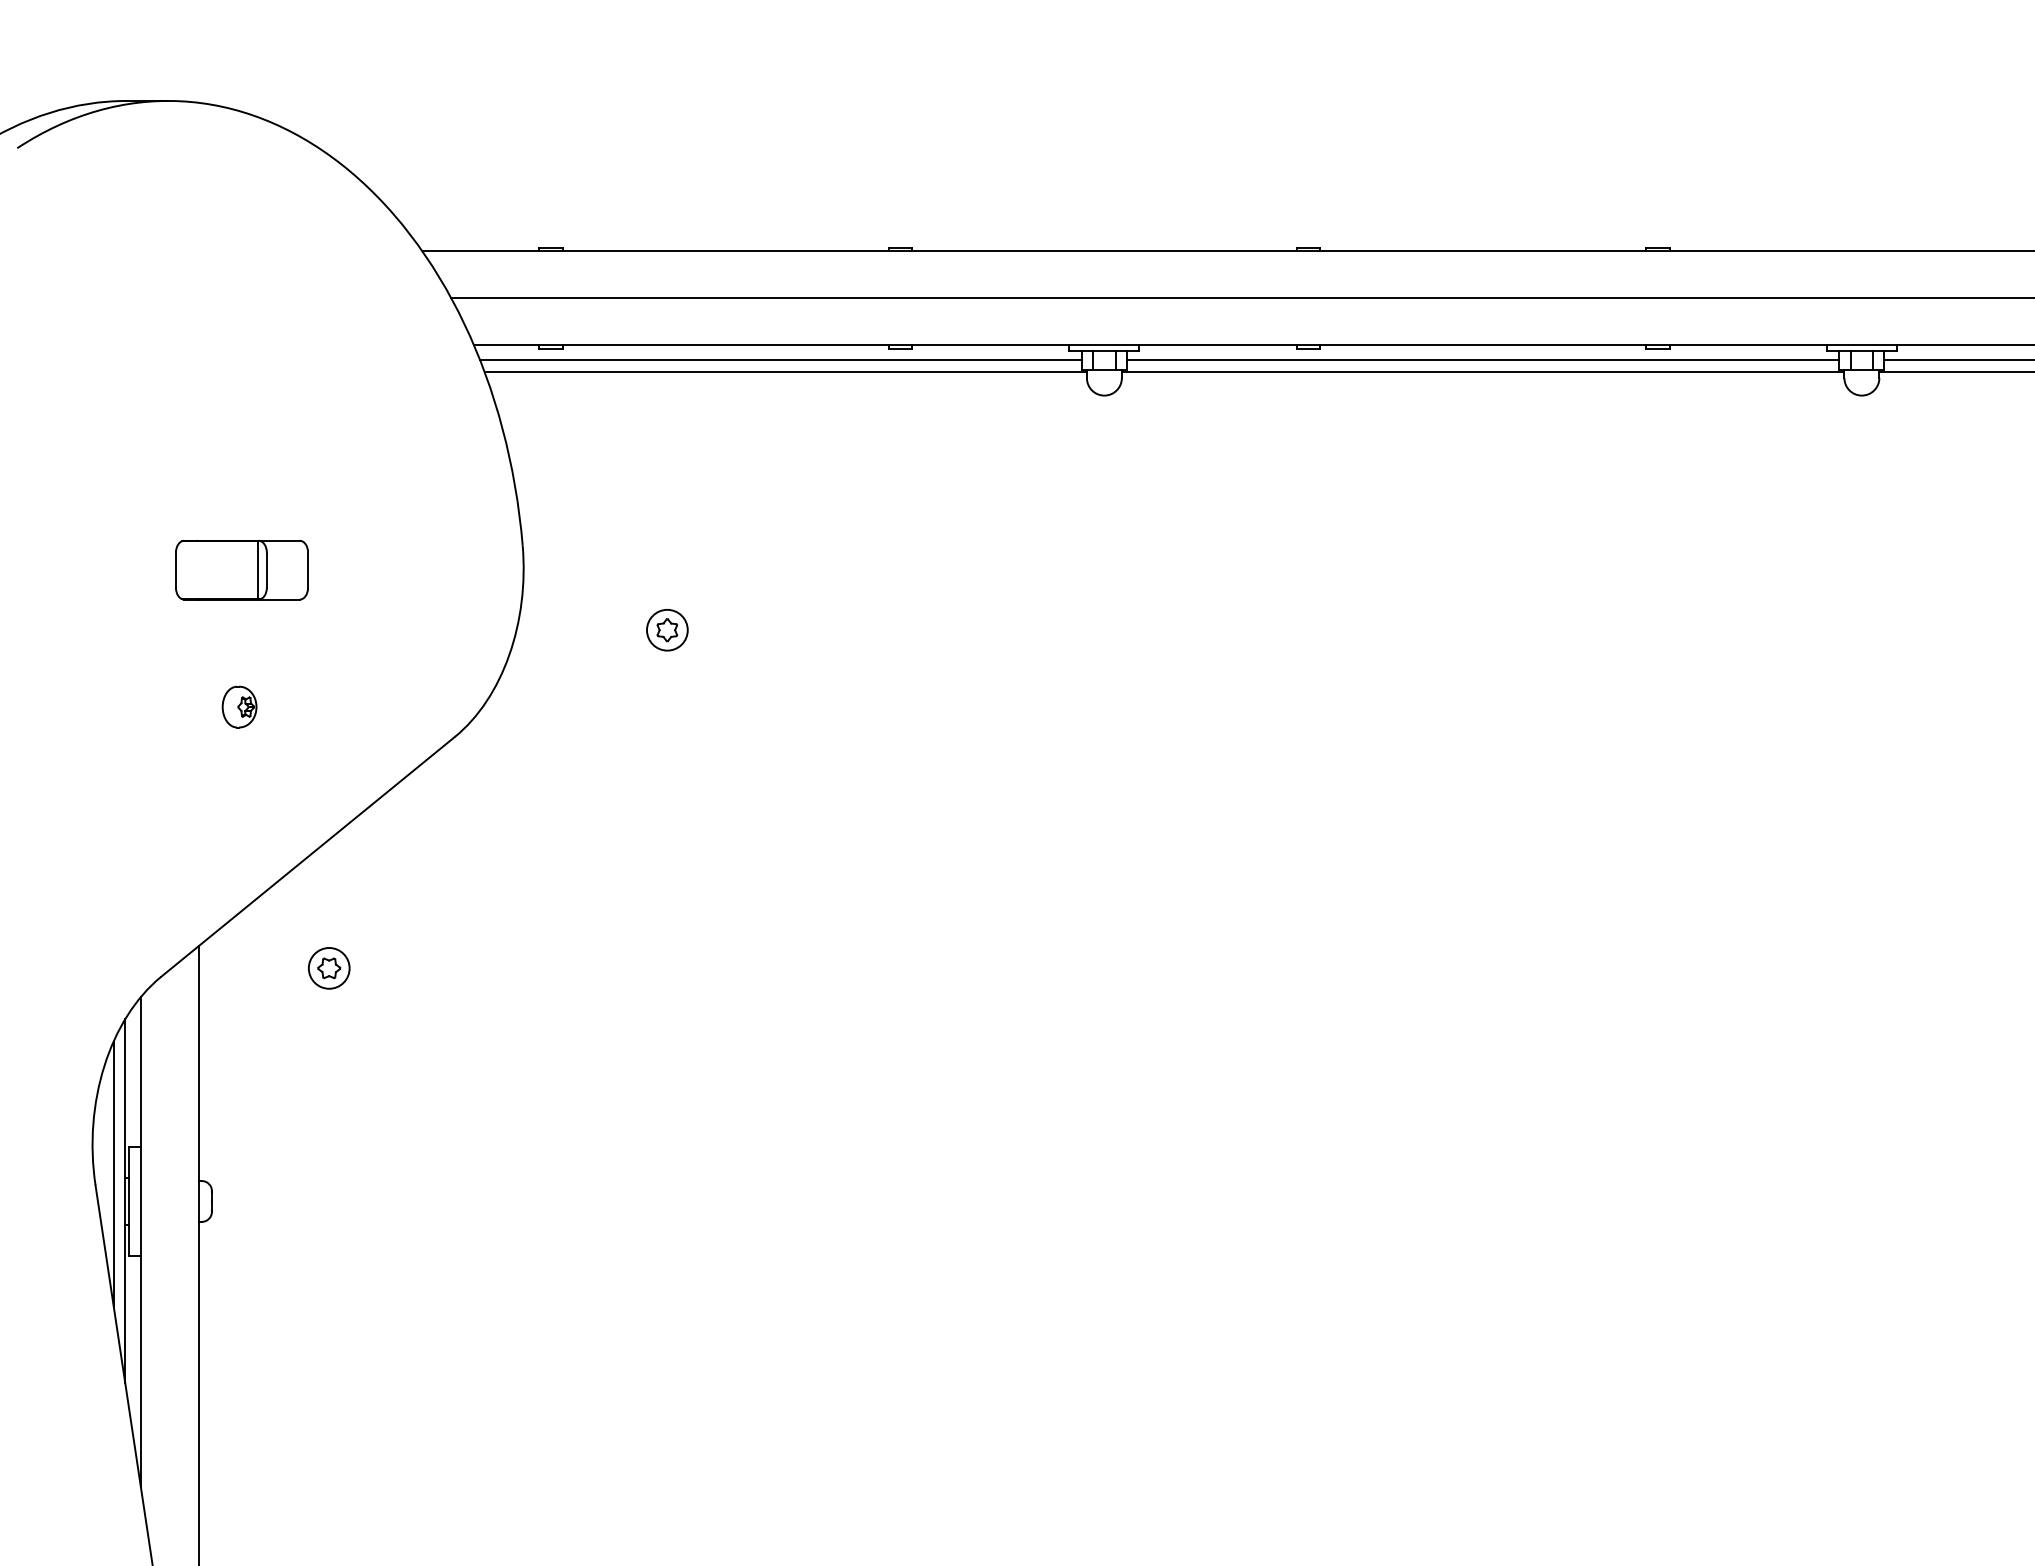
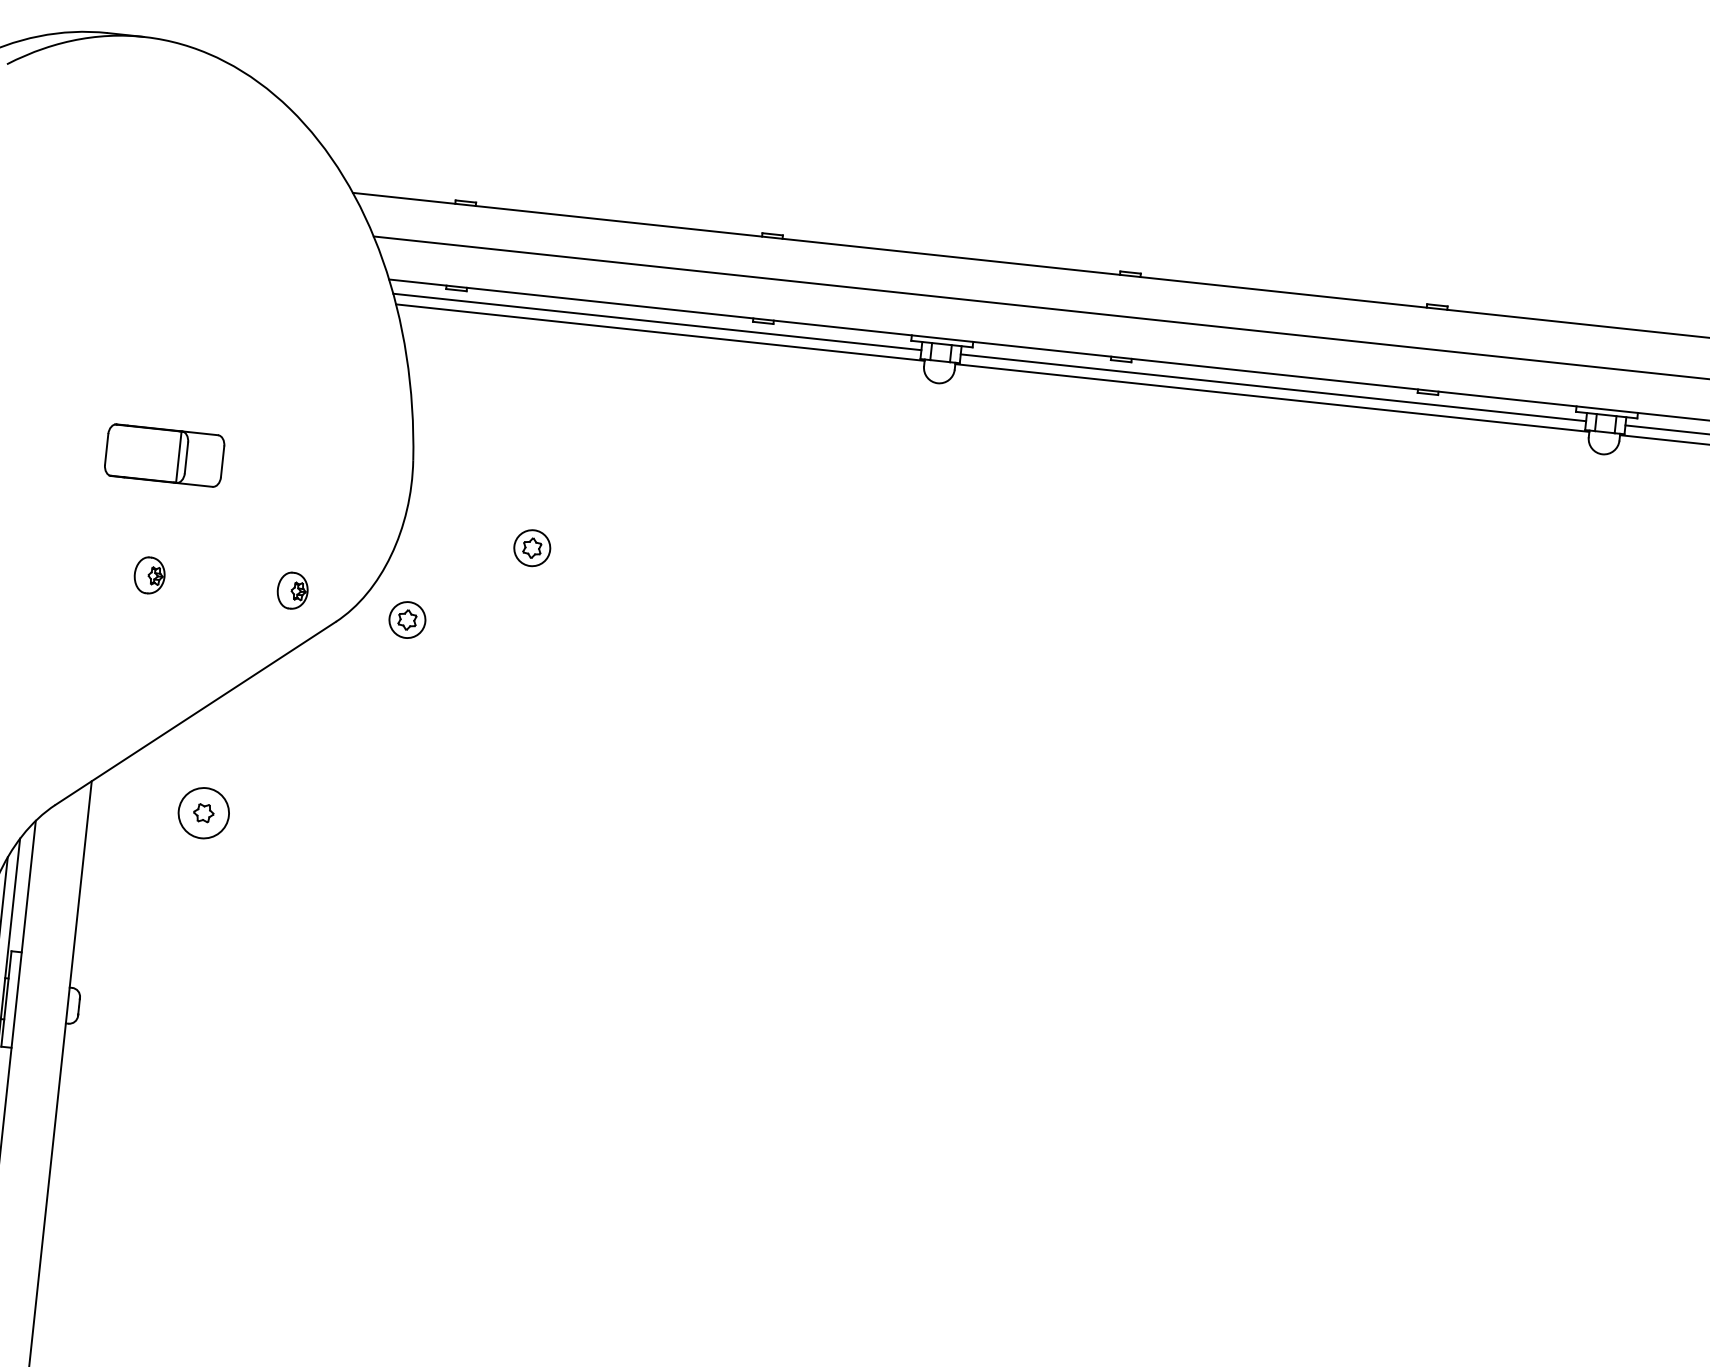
part: (402, 706) -> (292, 590), added
part: (535, 726) -> (407, 620), added
circle: (328, 967) -> (203, 812), size x1.4

